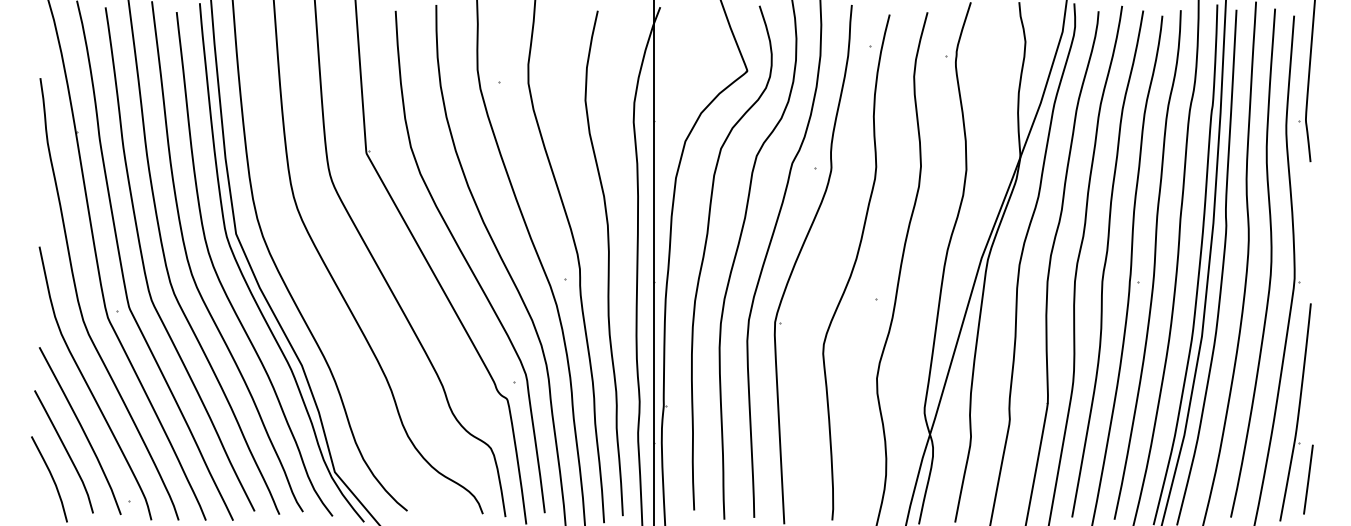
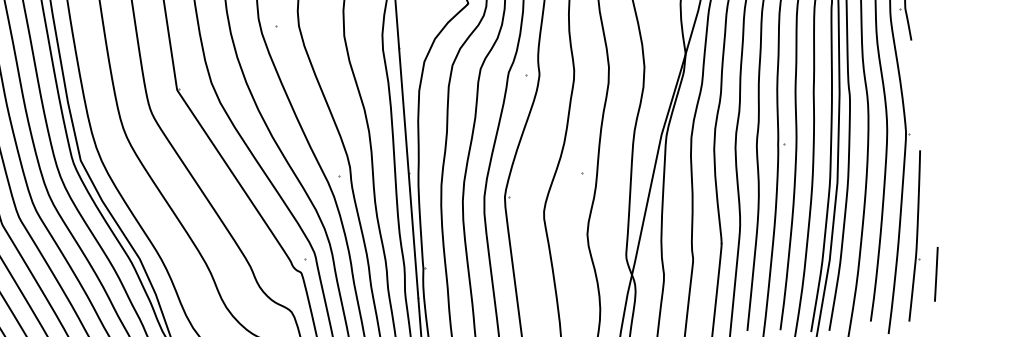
line: (1308, 479) -> (936, 274), moved

